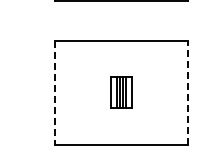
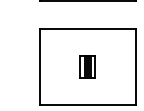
line: (187, 92) -> (135, 67), dashed -> solid
line: (55, 93) -> (40, 67), dashed -> solid

